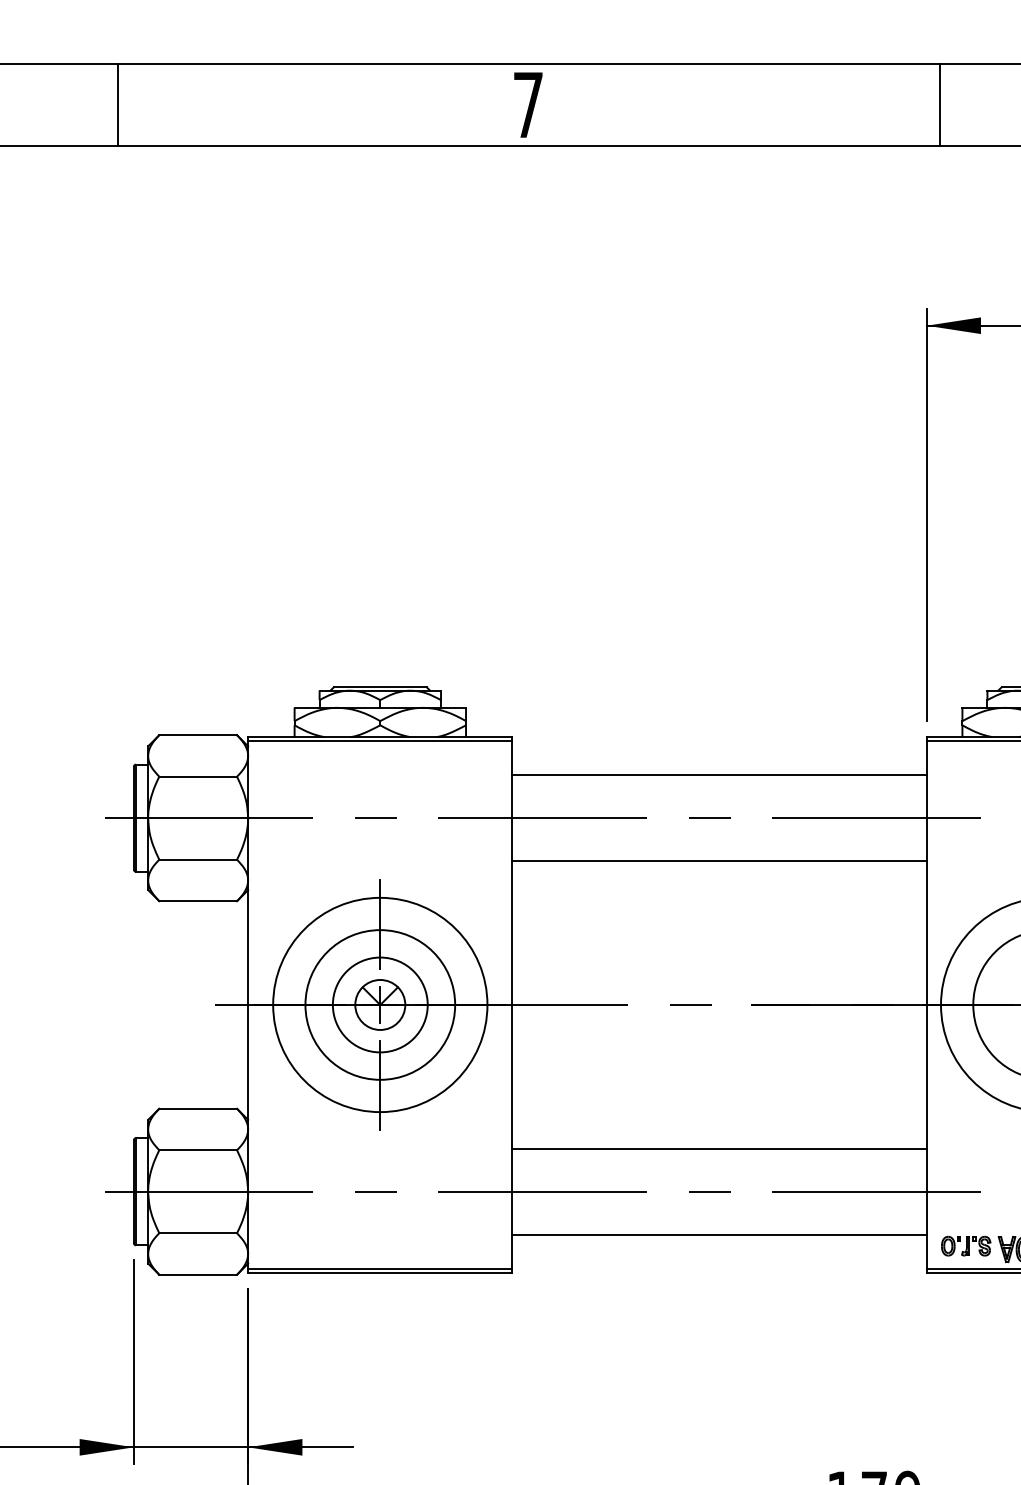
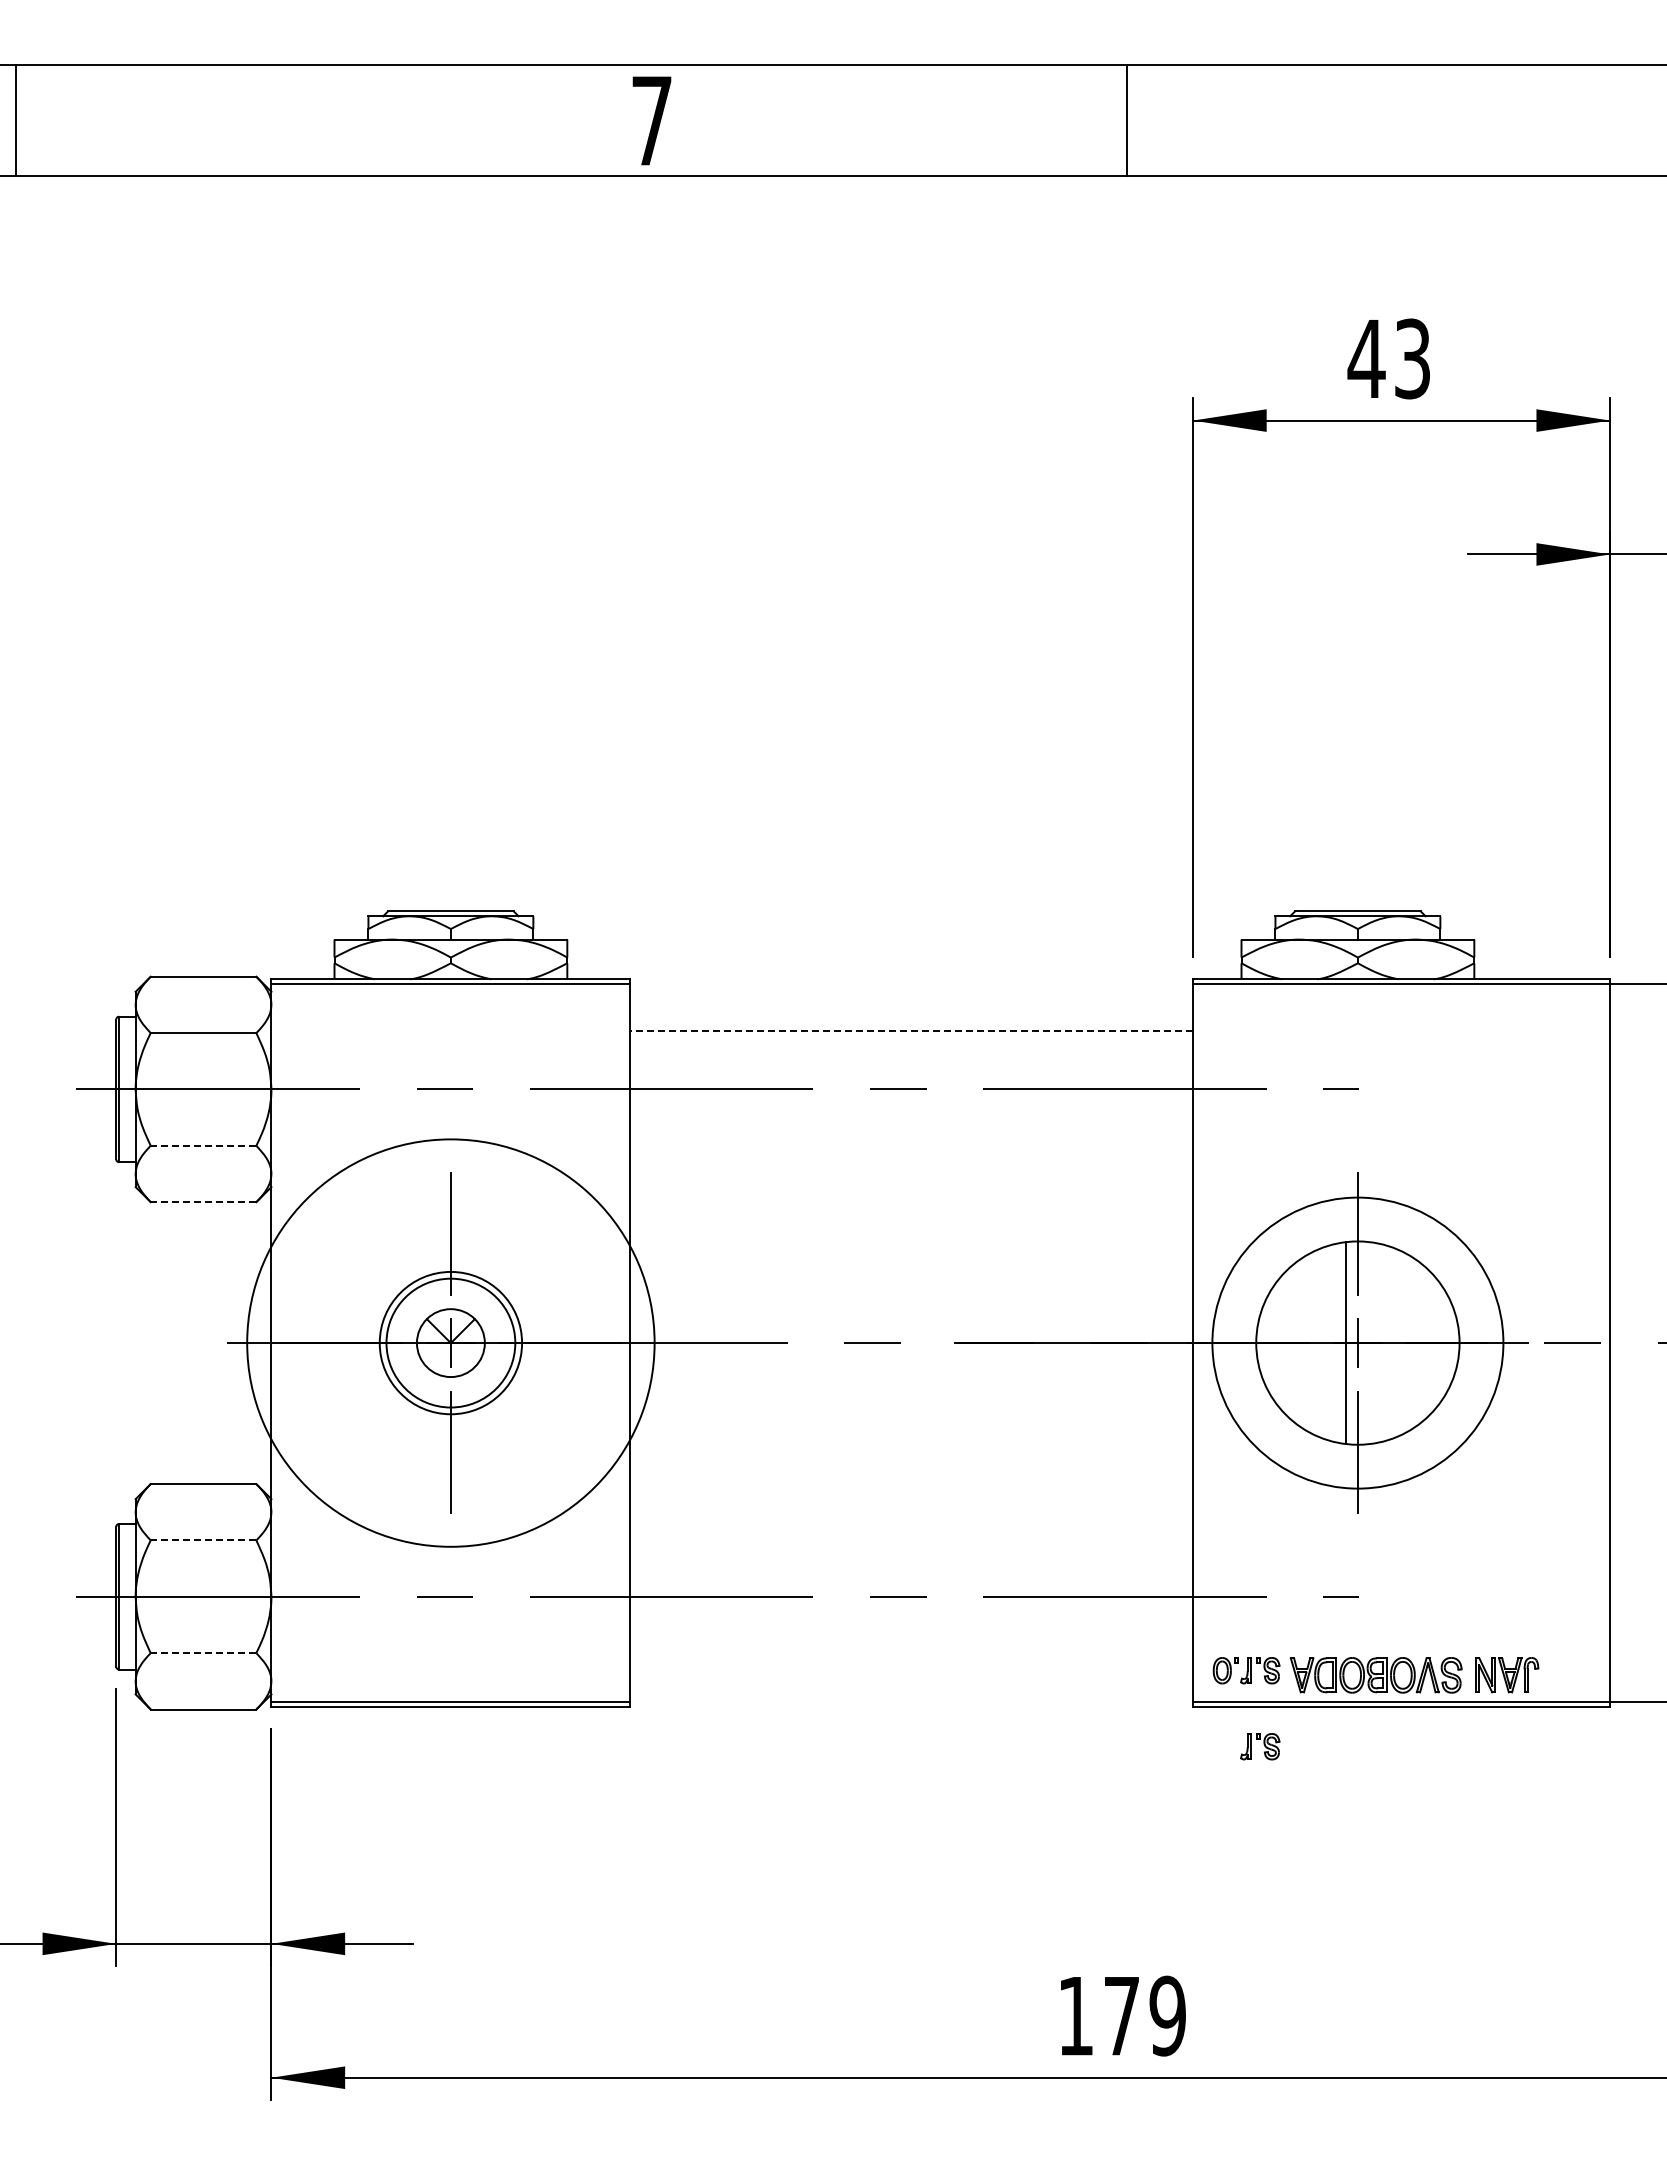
line: (118, 104) -> (16, 120), moved
line: (939, 104) -> (1126, 120), moved
line: (719, 775) -> (911, 1031), solid -> dashed
line: (198, 859) -> (203, 1145), solid -> dashed
line: (719, 860) -> (911, 1147), removed
line: (198, 901) -> (203, 1202), solid -> dashed
circle: (380, 1004) -> (450, 1342), size x0.7
circle: (380, 1004) -> (450, 1342), size x1.4
line: (719, 1148) -> (911, 1538), removed
line: (198, 1150) -> (203, 1540), solid -> dashed
line: (198, 1233) -> (203, 1653), solid -> dashed
line: (719, 1234) -> (911, 1654), removed
part: (976, 1301) -> (1260, 1746), added

